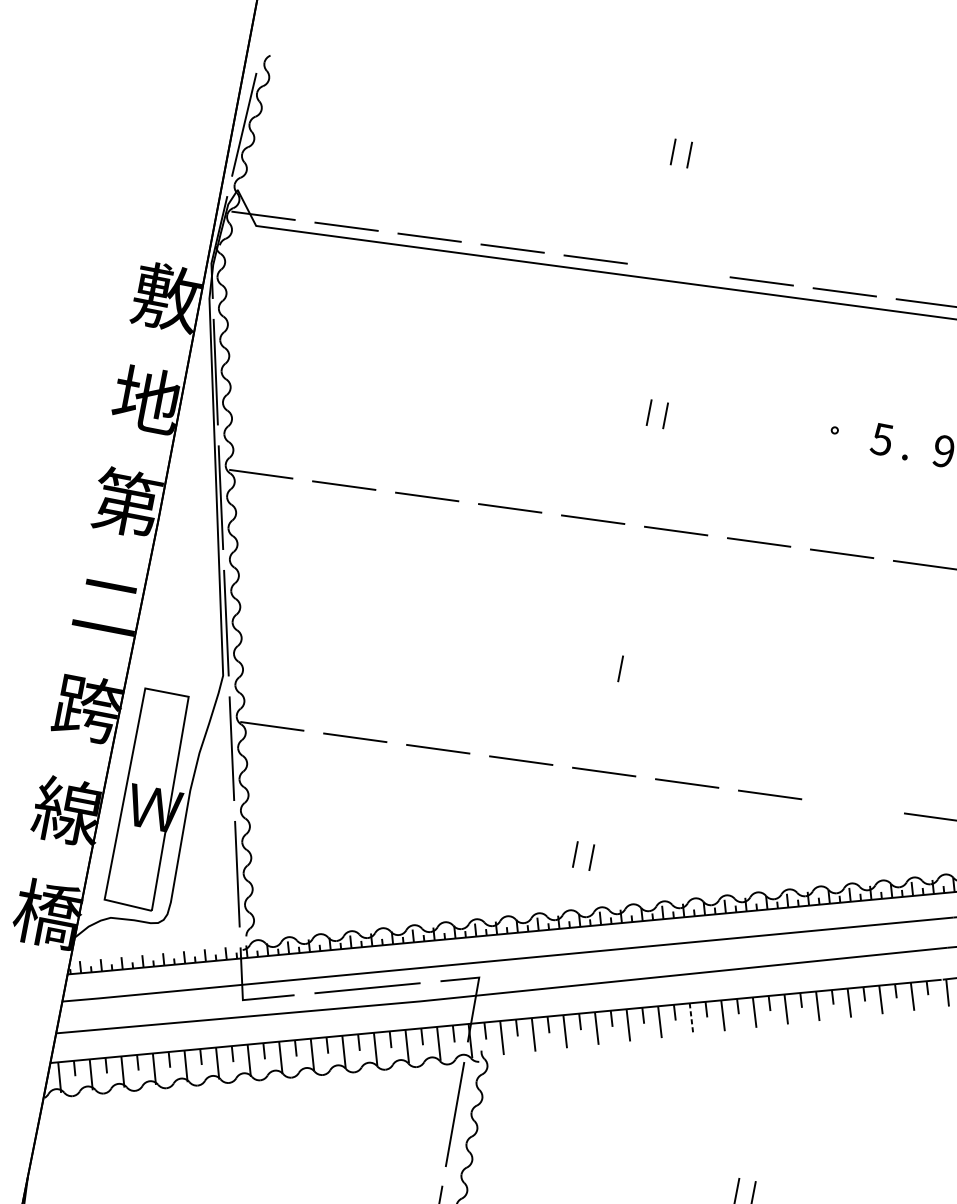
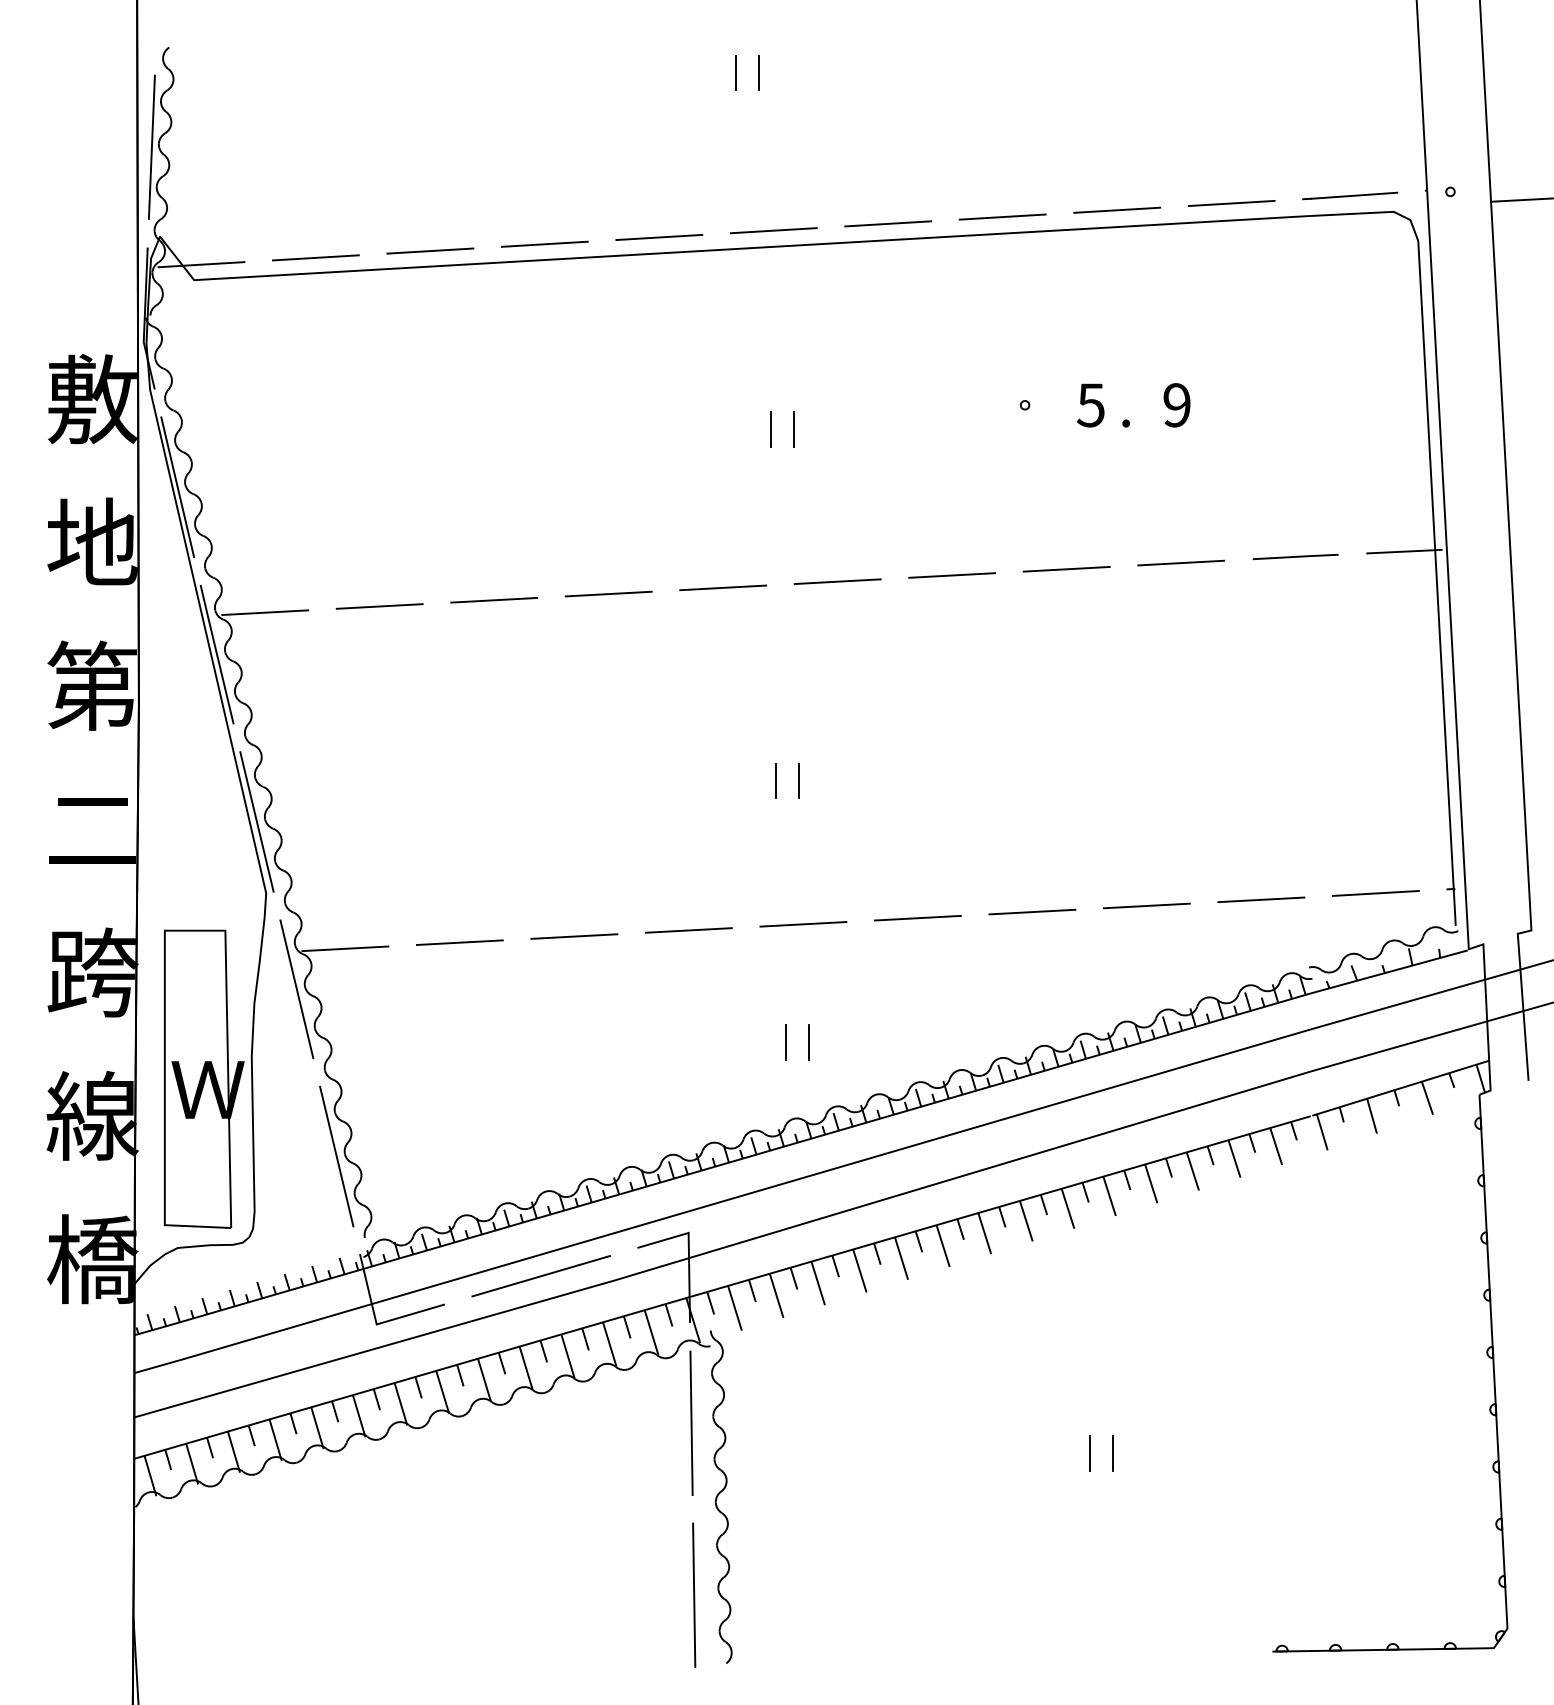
line: (678, 270) -> (773, 230), added
line: (603, 665) -> (775, 781), added
line: (852, 805) -> (1146, 905), added
line: (691, 1018) -> (984, 1233), dashed -> solid

